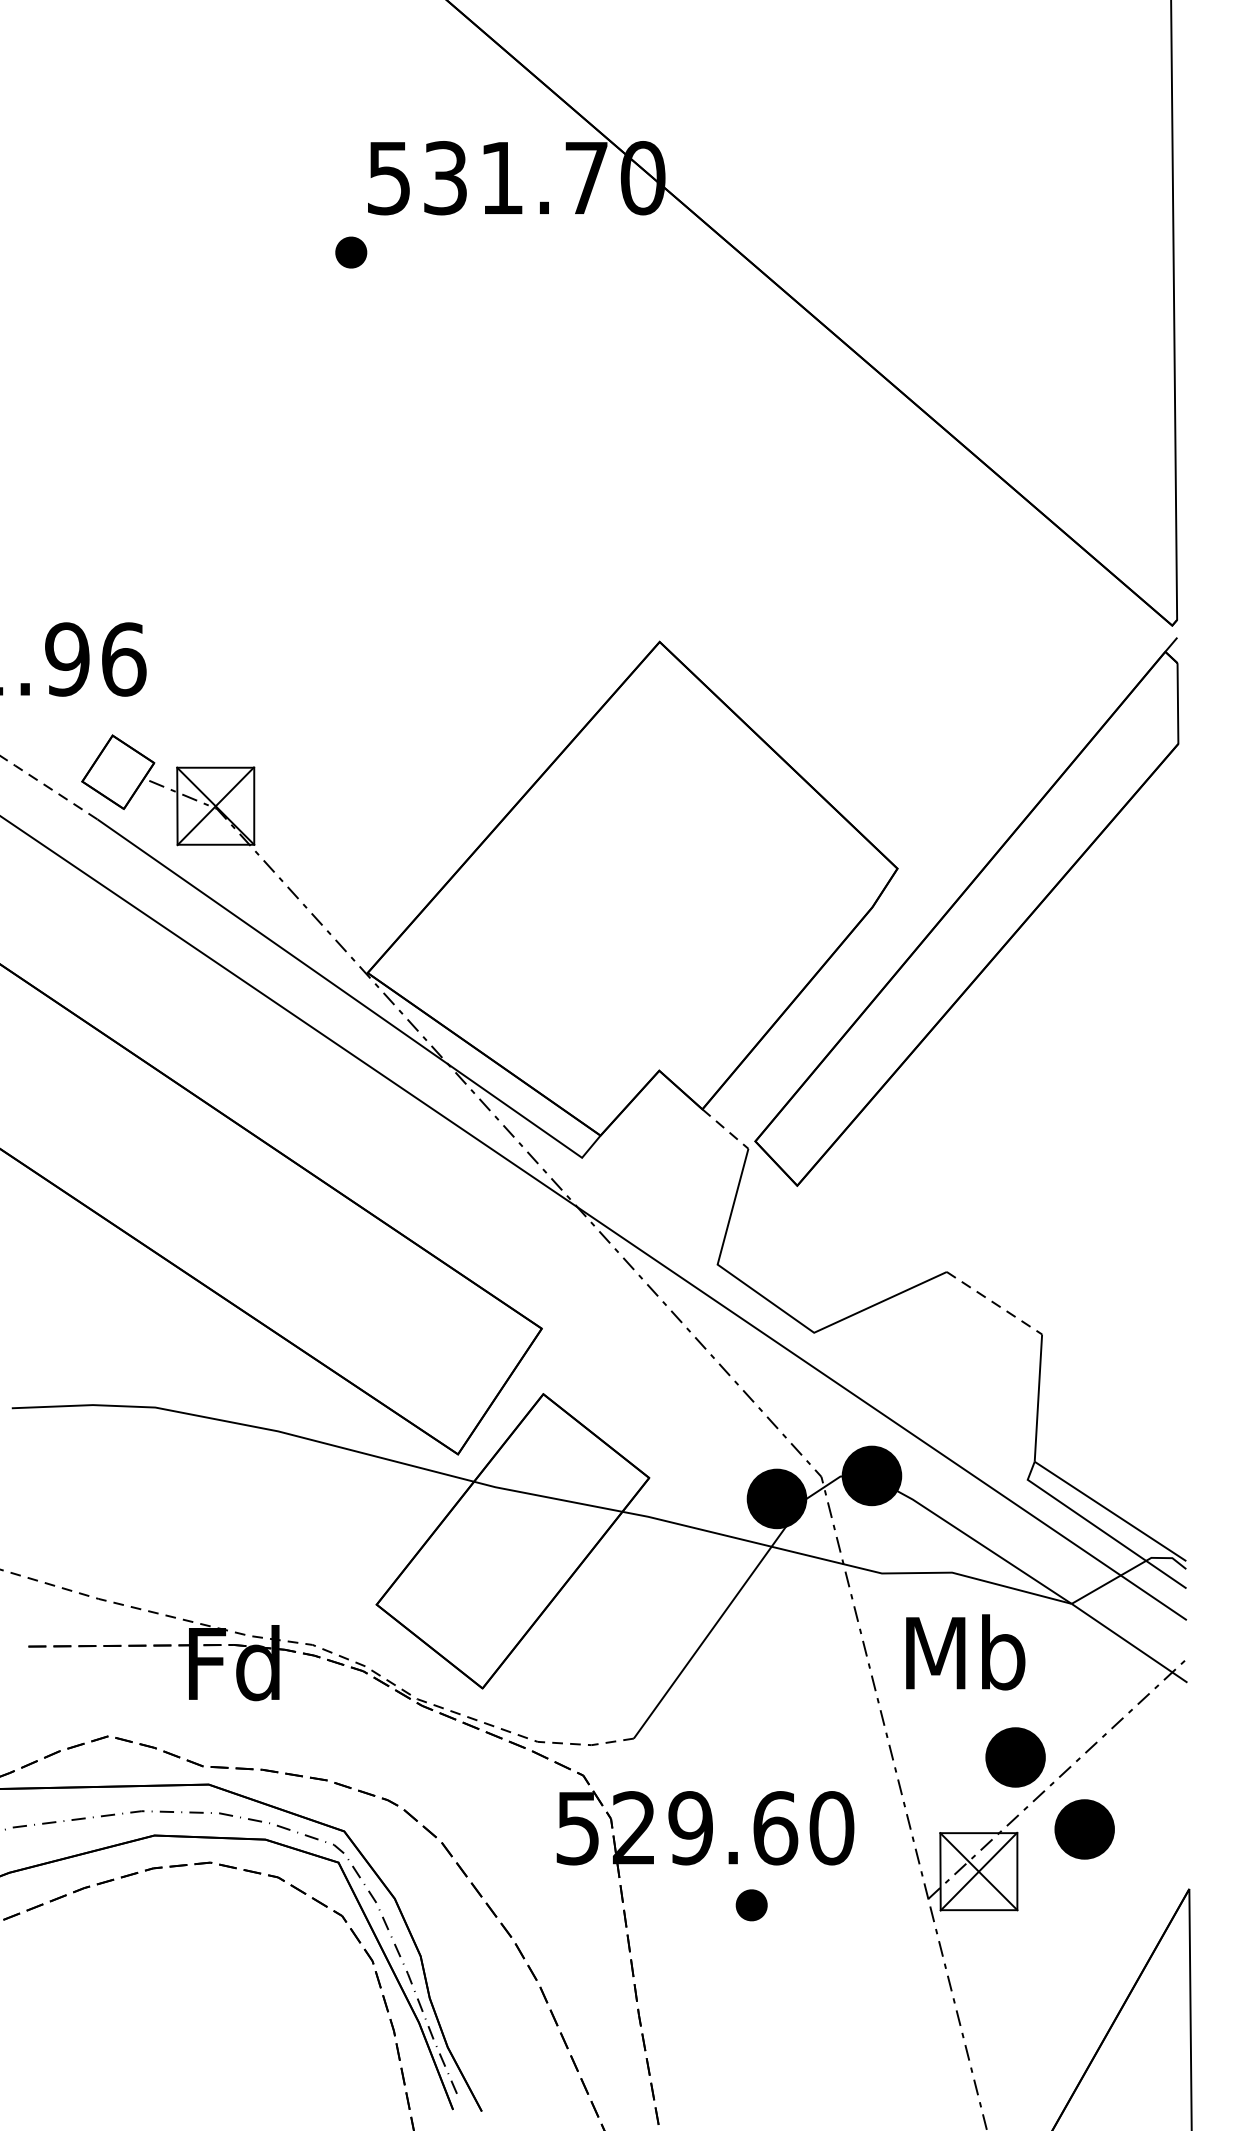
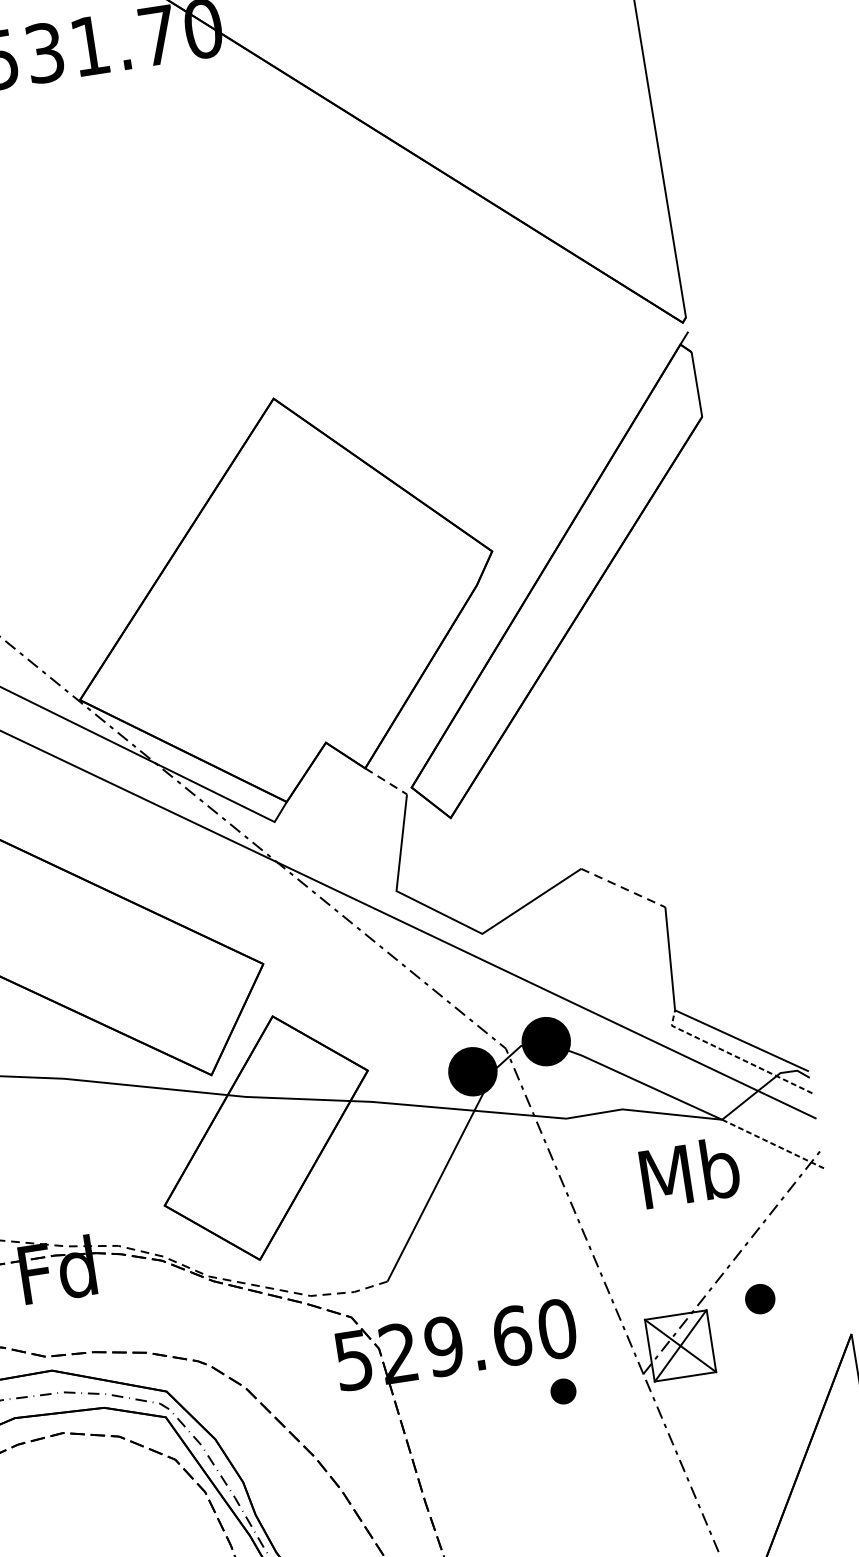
line: (1098, 1528) -> (734, 1056), solid -> dashed
line: (1129, 1643) -> (773, 1144), solid -> dashed
text: (965, 1652) -> (689, 1172), moved
part: (1015, 1757) -> (695, 1249), removed
part: (1084, 1829) -> (760, 1299), size x0.6
part: (751, 1905) -> (563, 1391), moved

